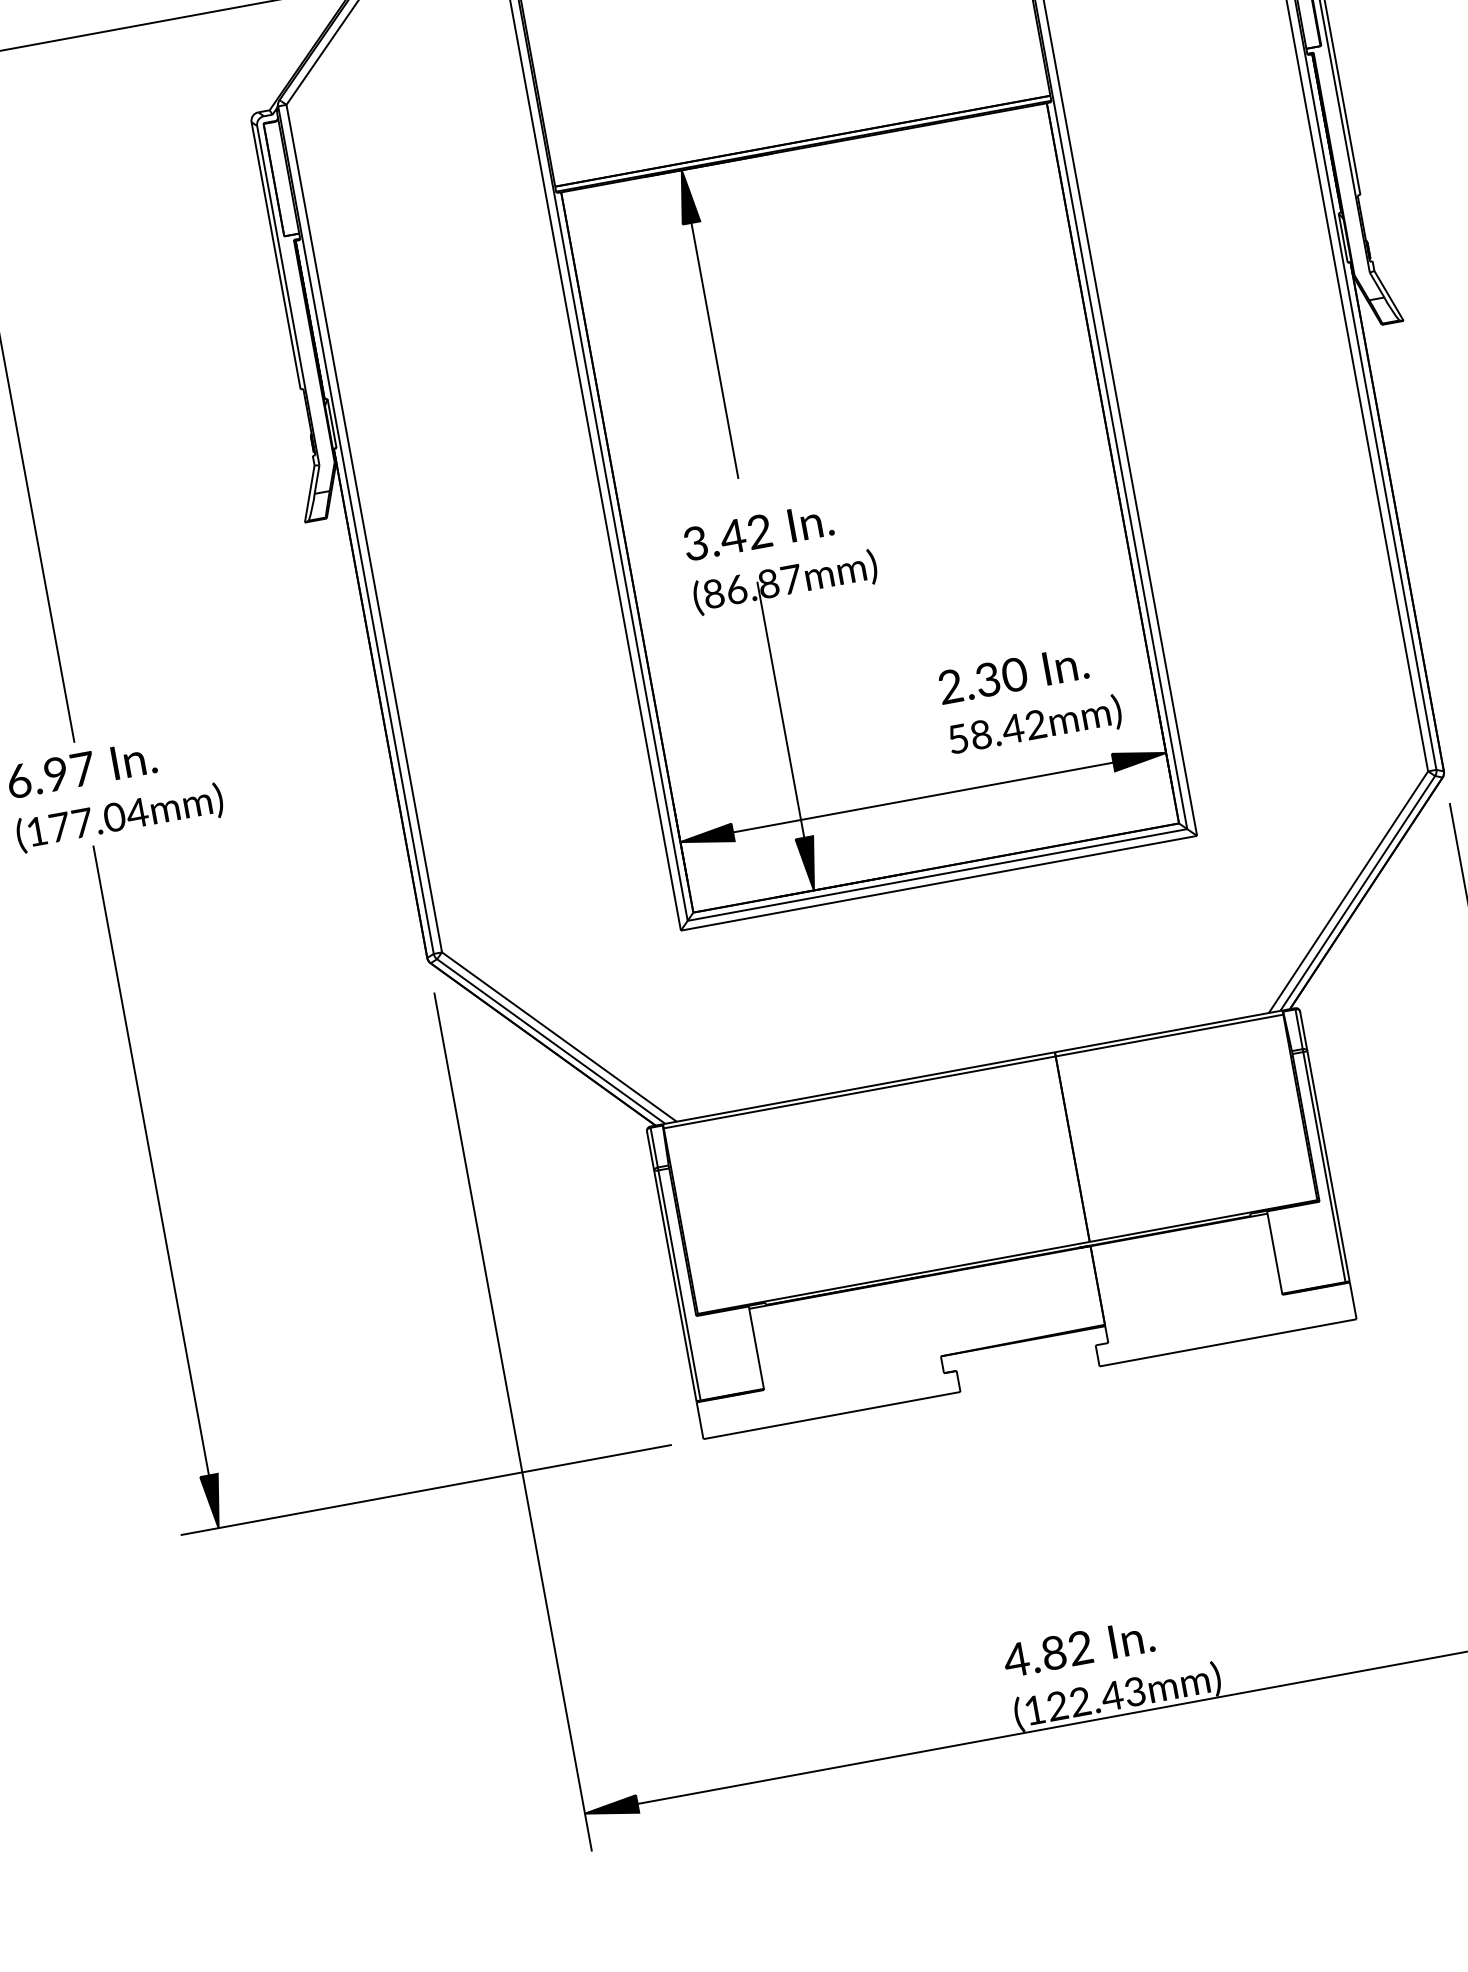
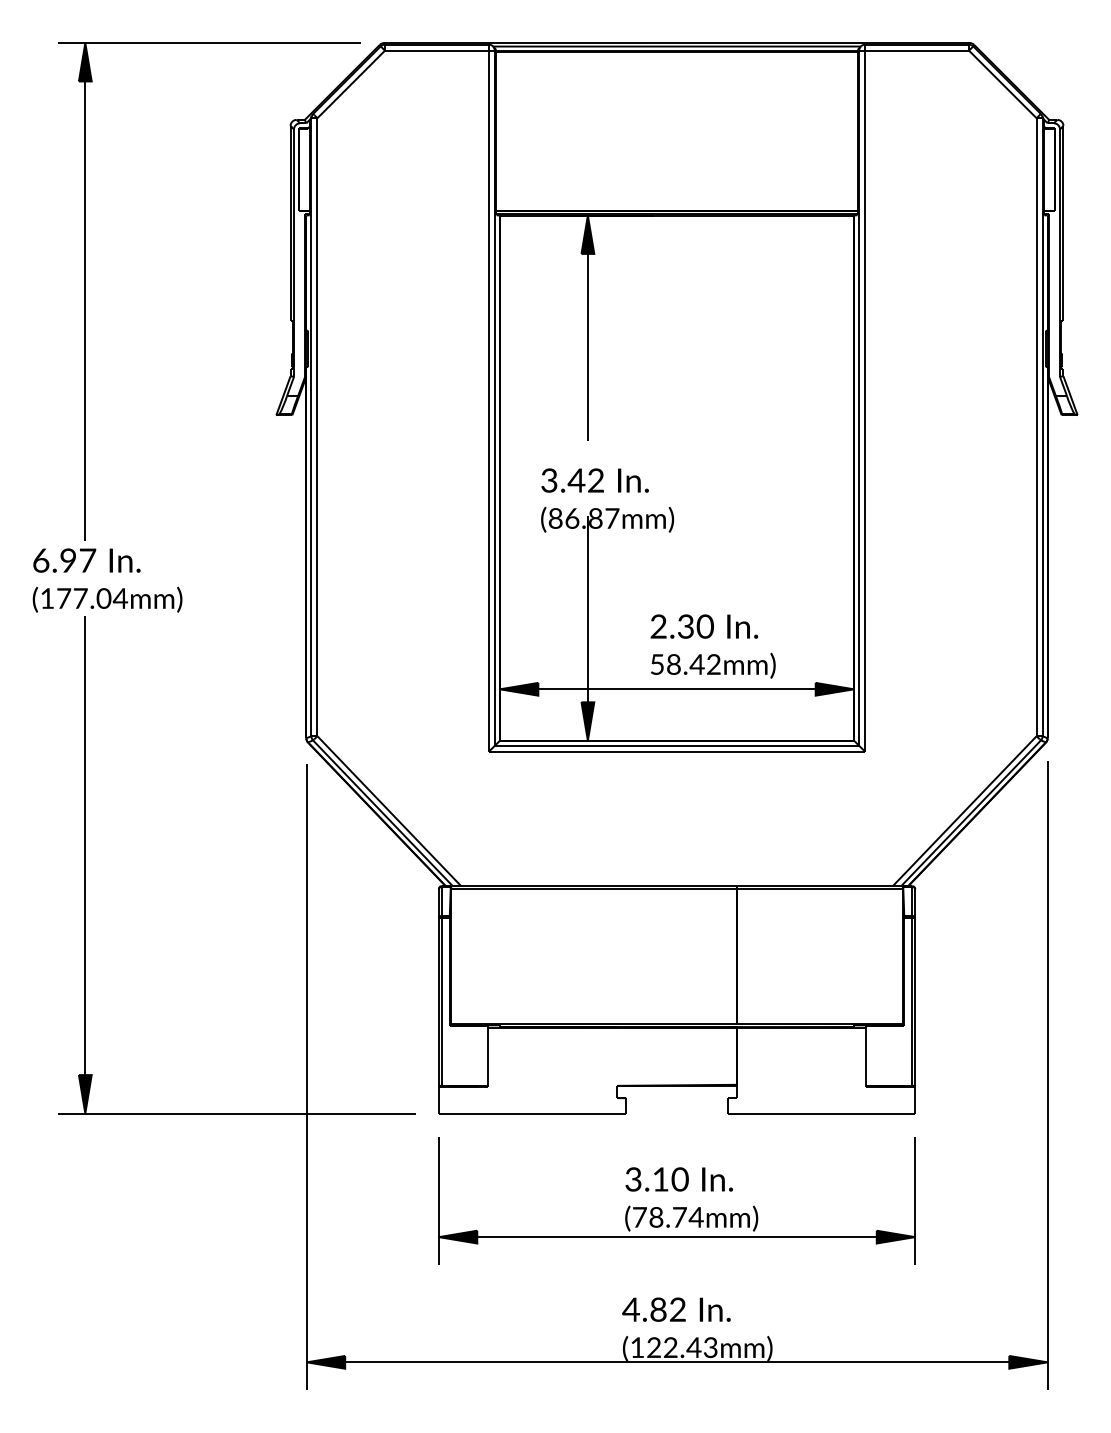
text: (1029, 700) -> (712, 646), moved
part: (1052, 1508) -> (676, 1207), added

